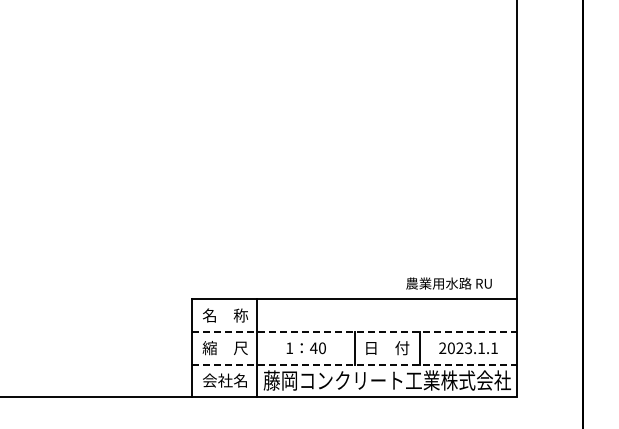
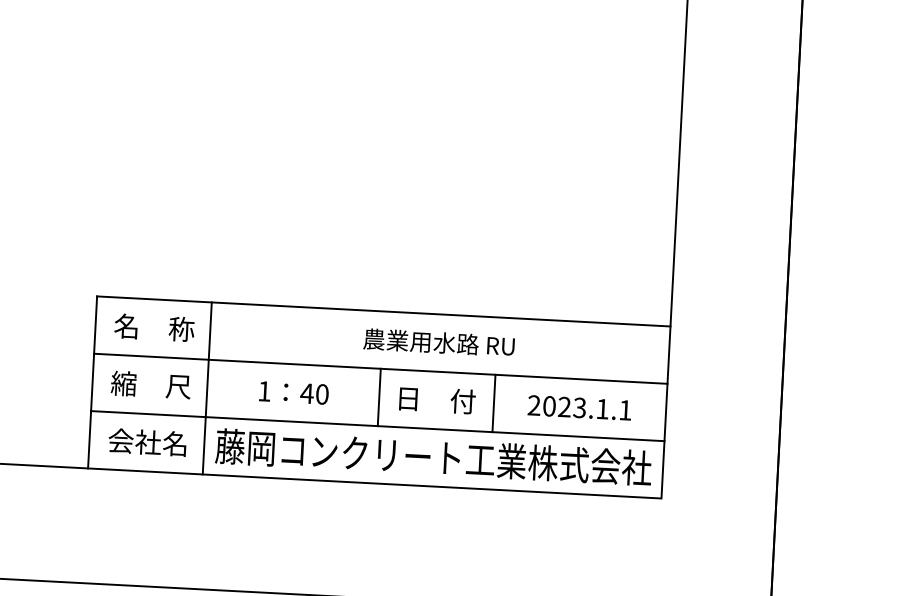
text: (448, 283) -> (438, 342), moved
line: (354, 332) -> (380, 369), dashed -> solid
line: (354, 364) -> (377, 425), dashed -> solid

